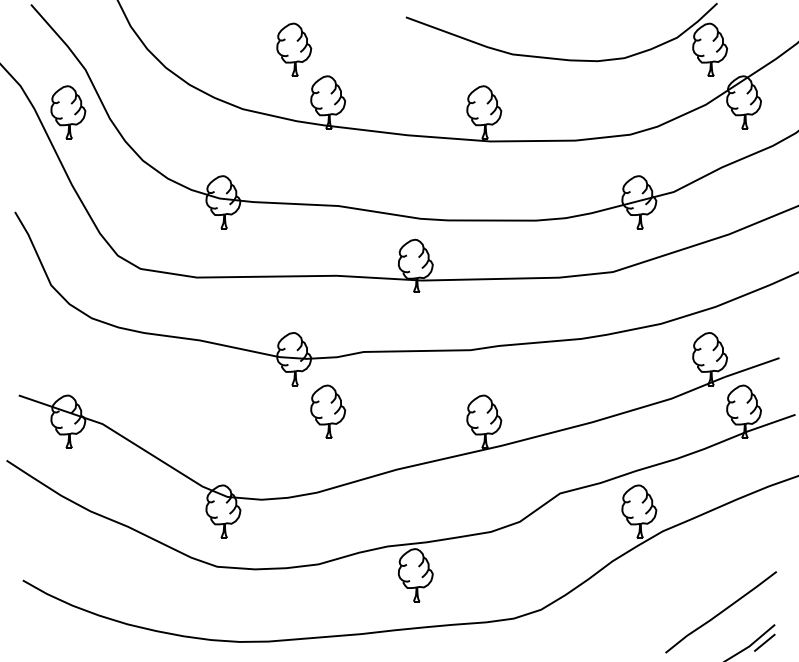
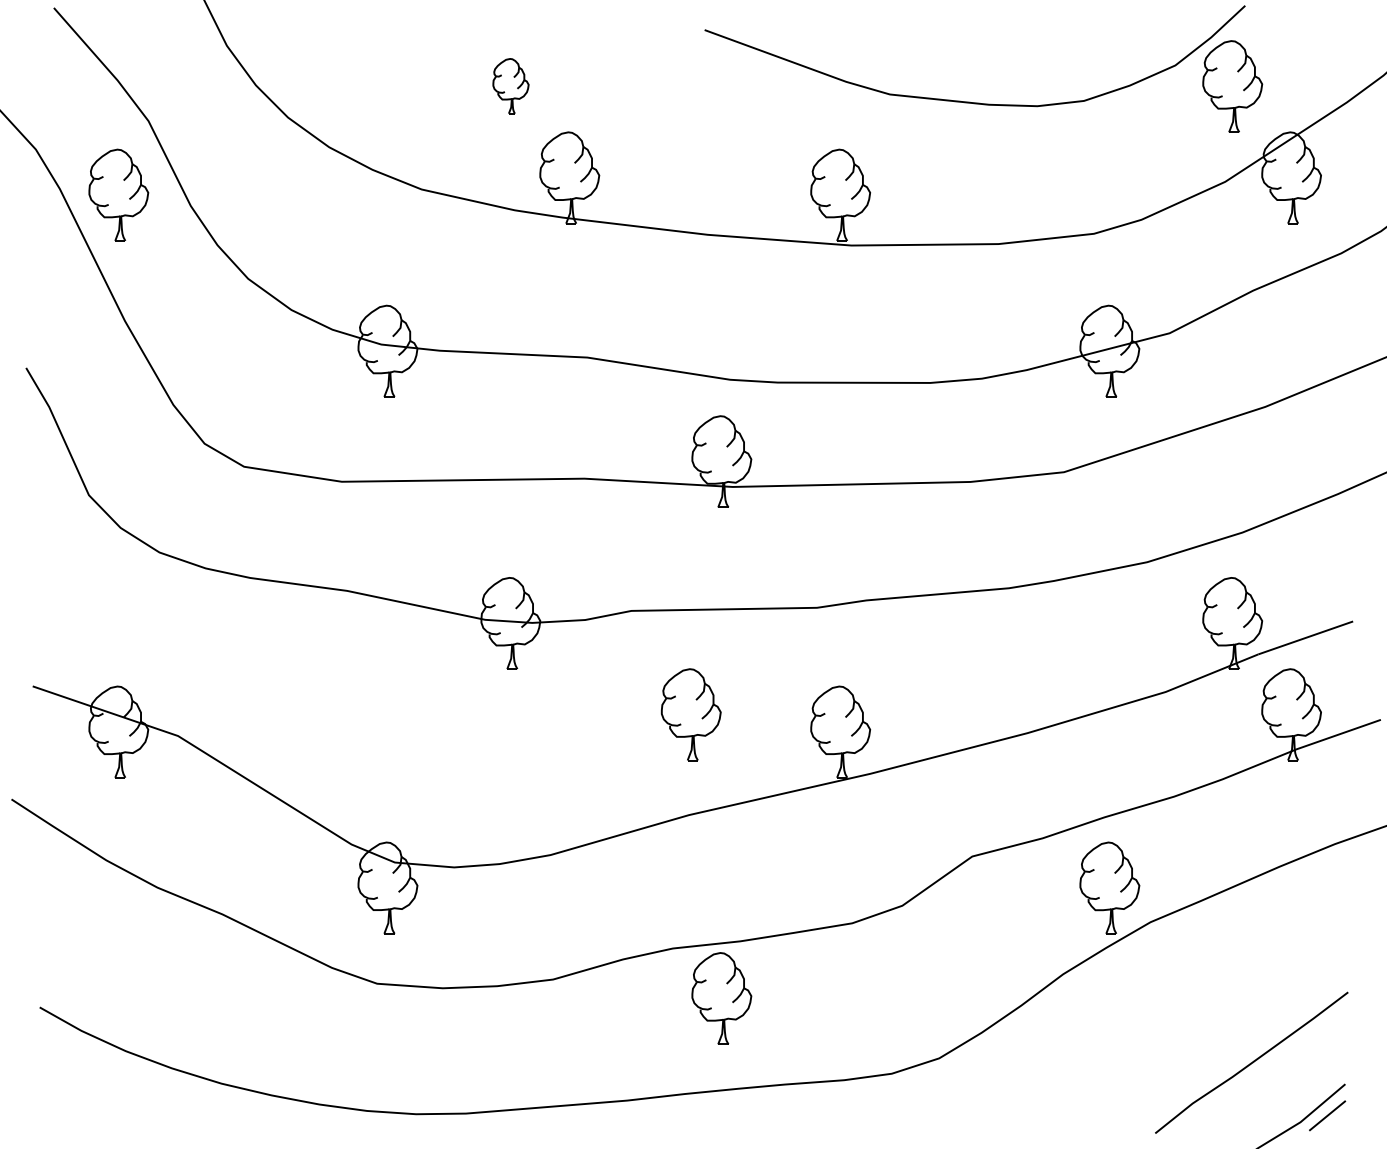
part: (294, 49) -> (511, 85), size x0.6
part: (328, 411) -> (691, 714), moved

